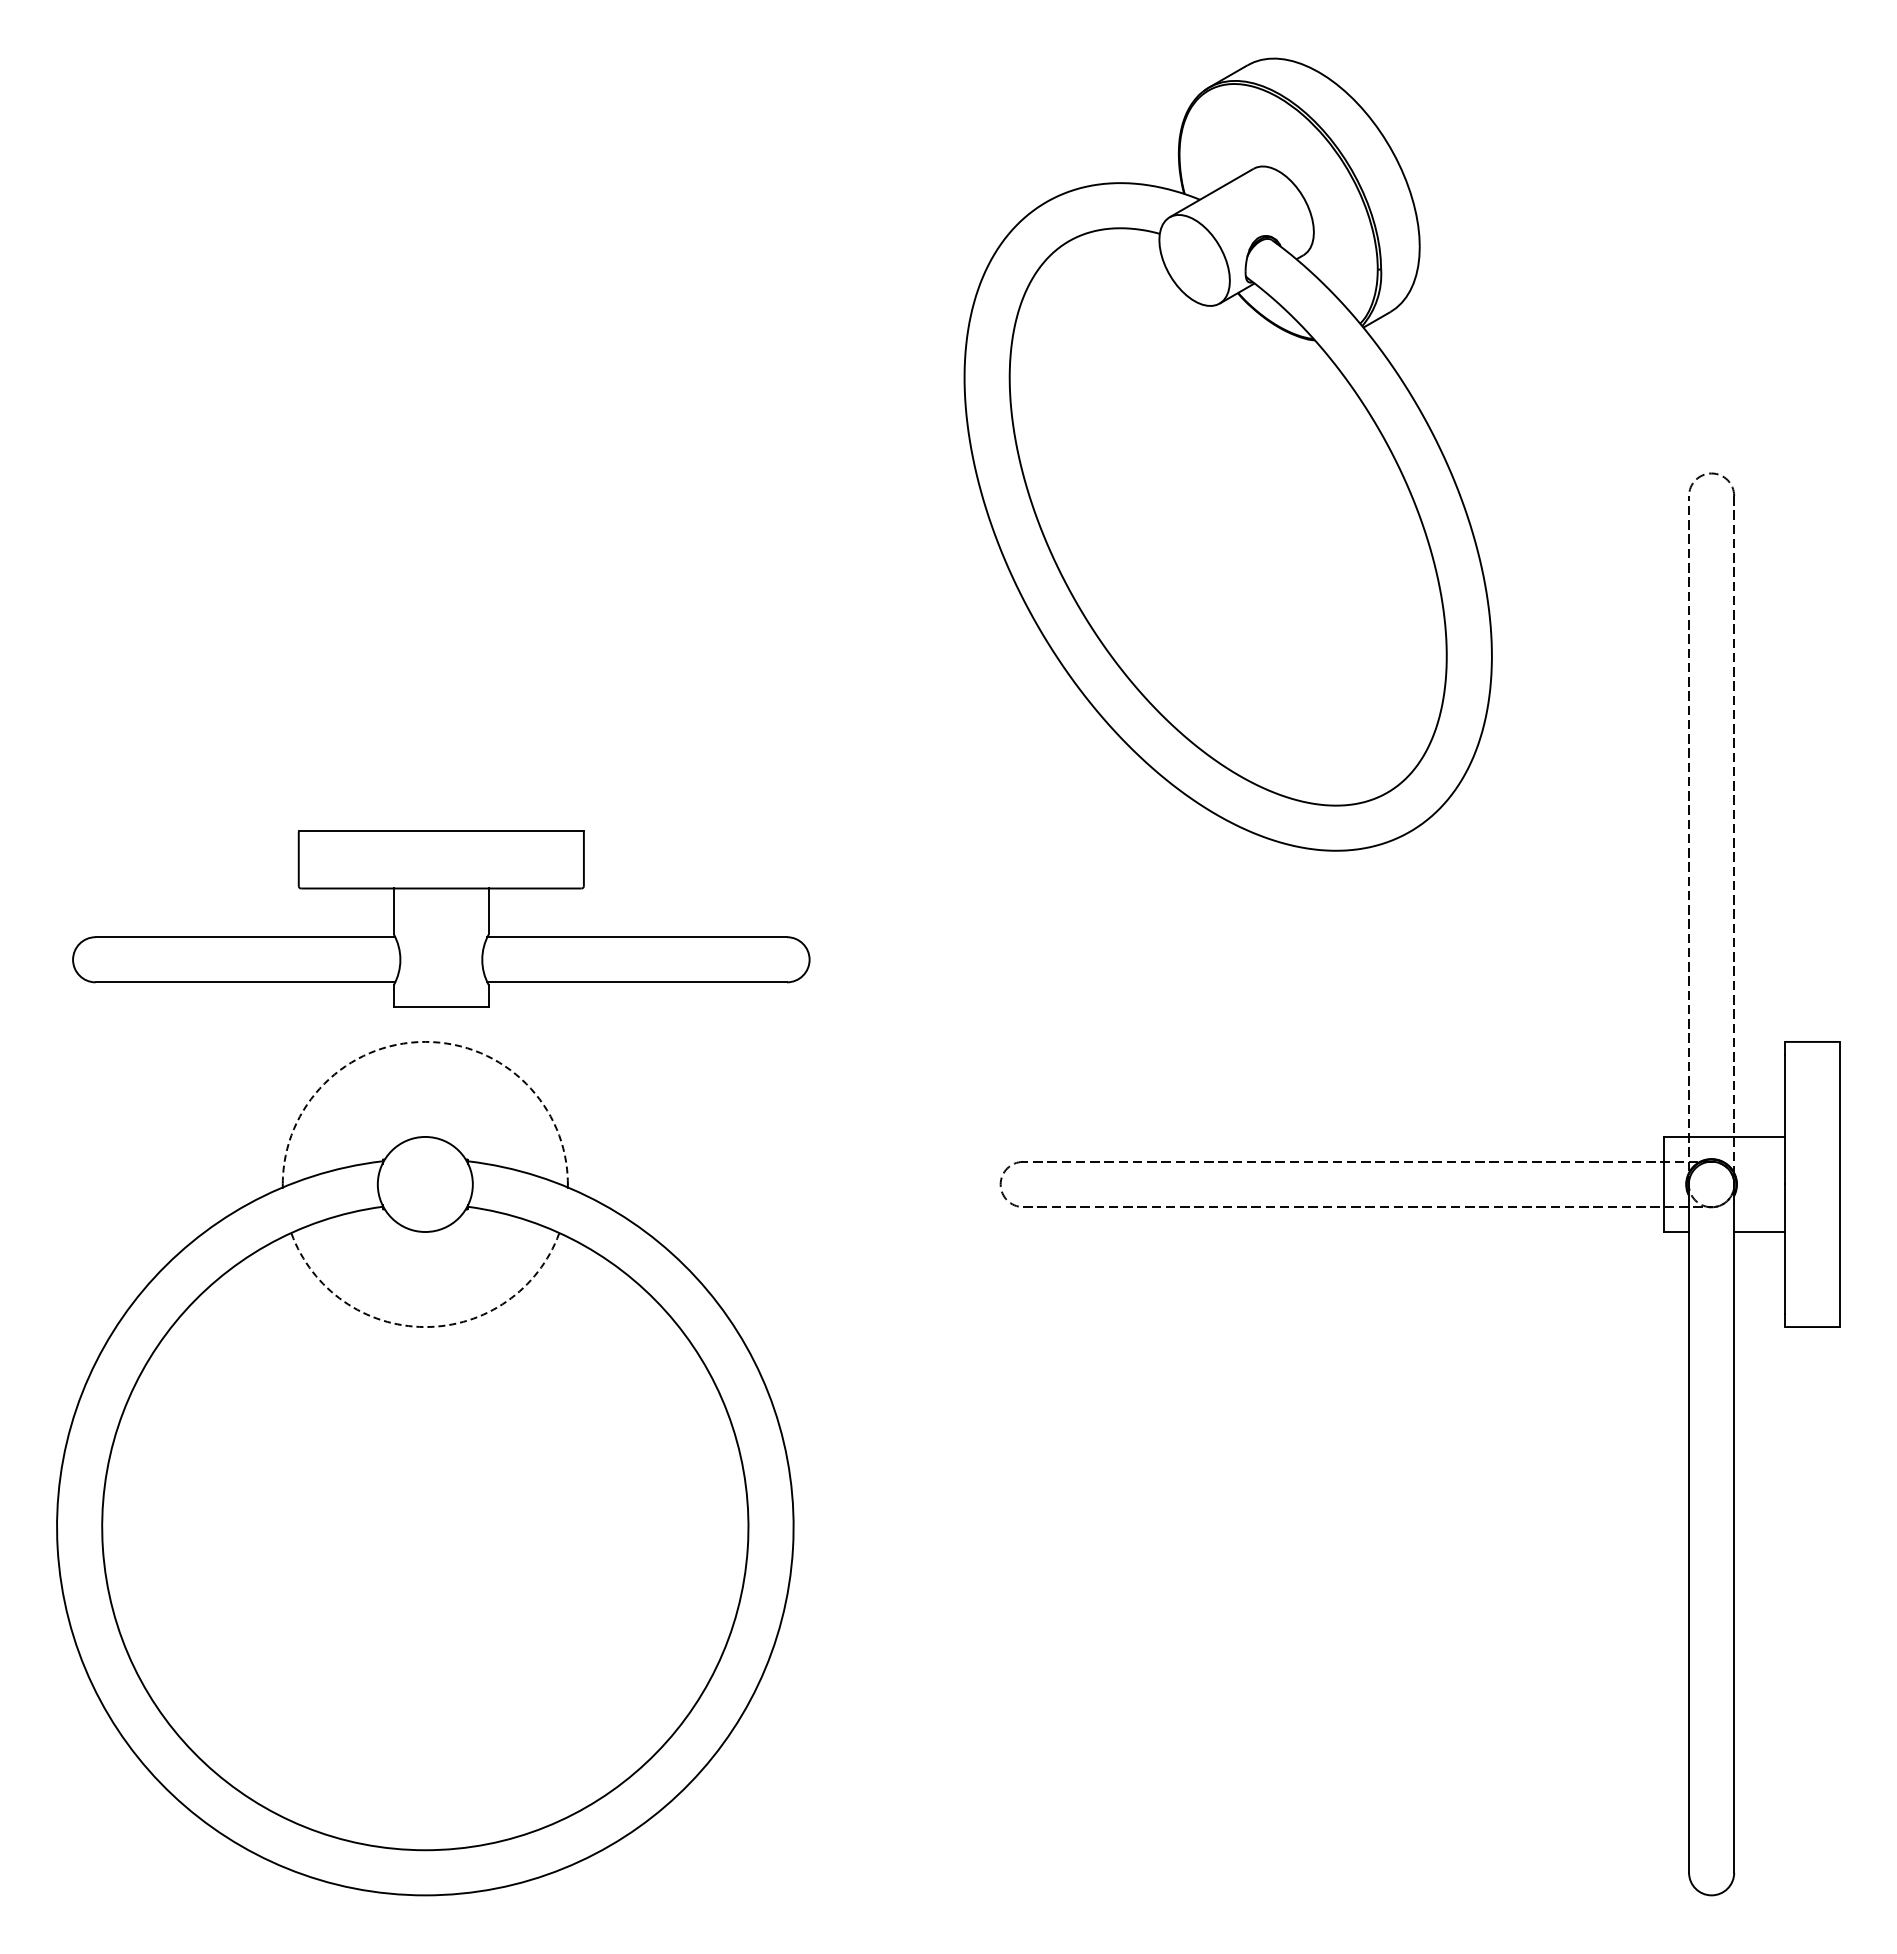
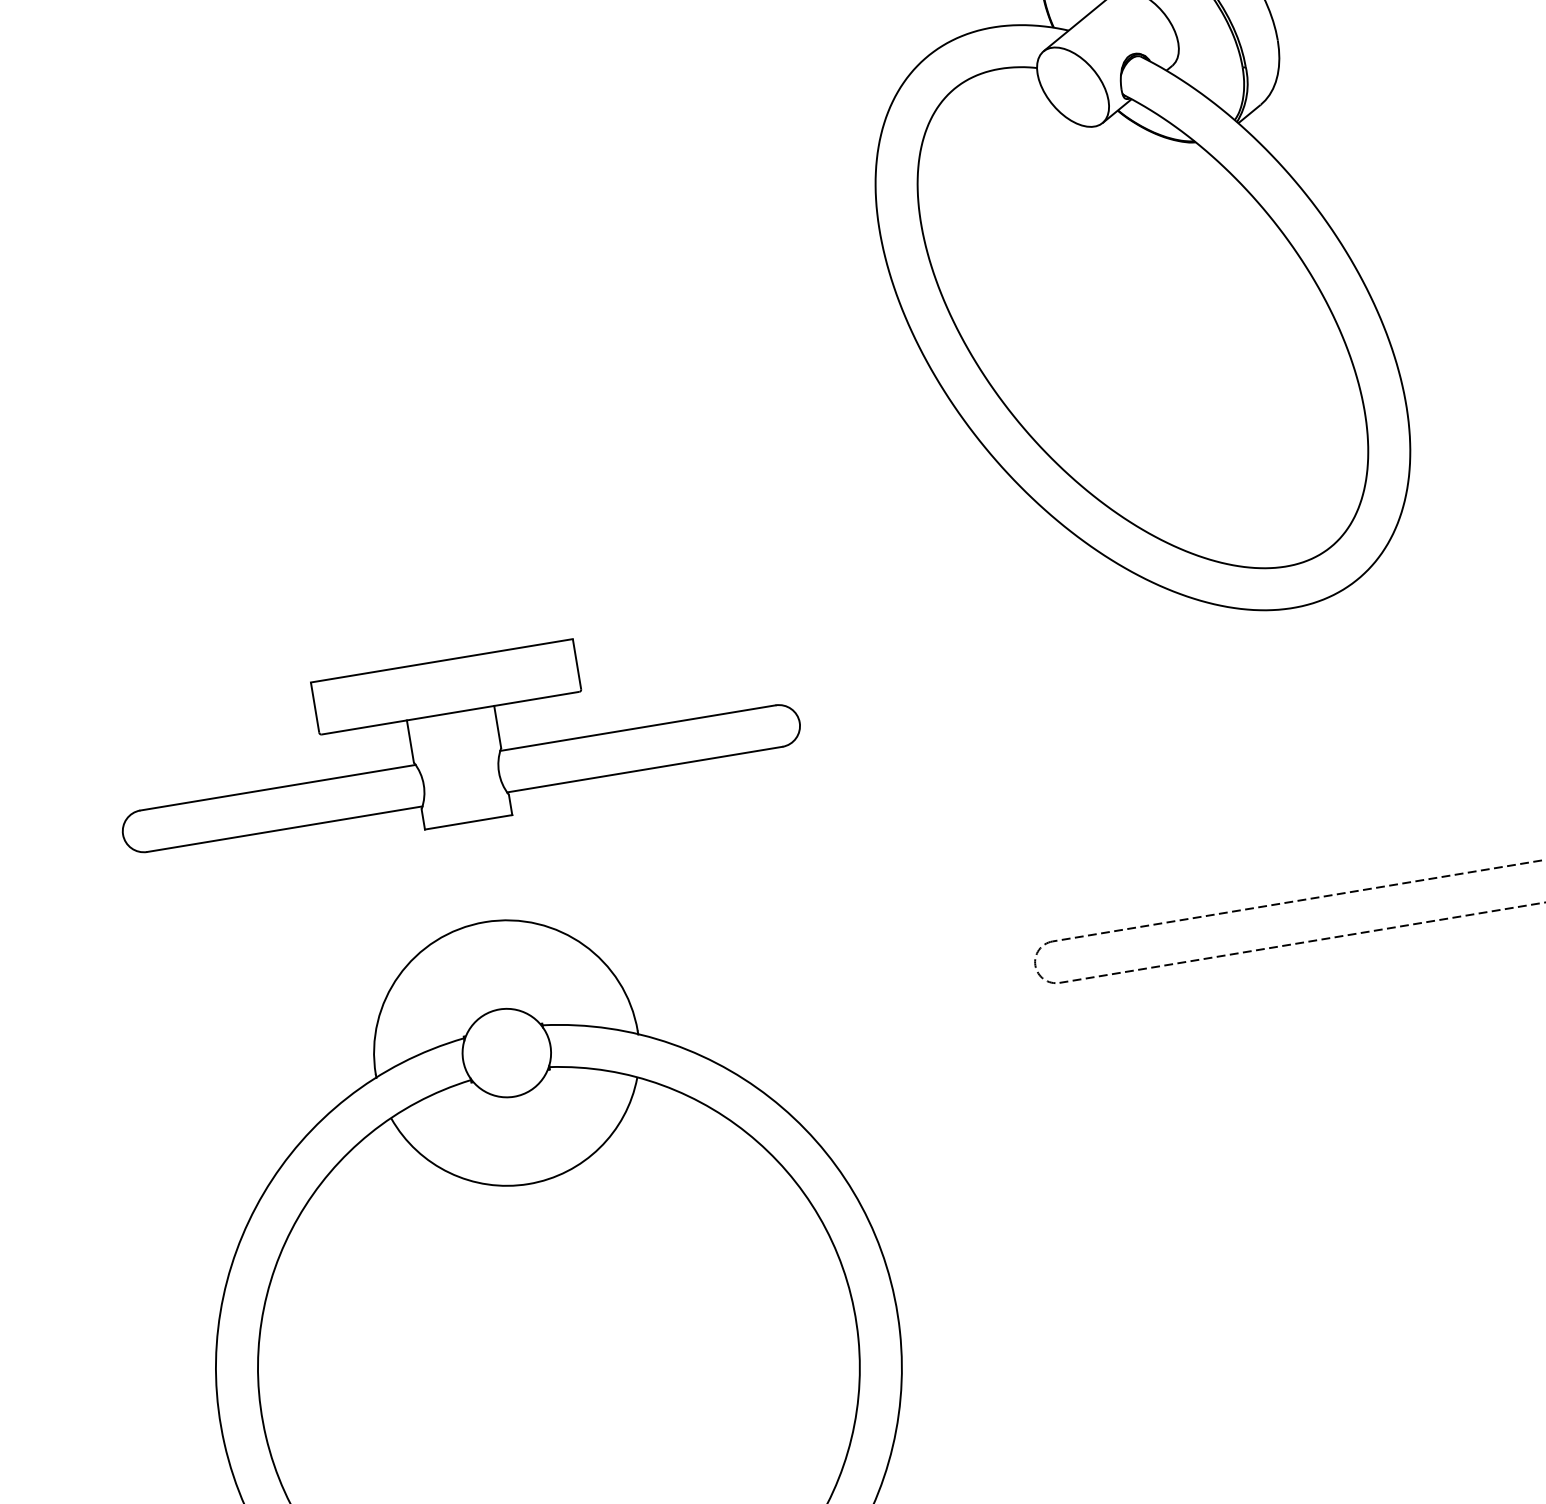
part: (441, 918) -> (455, 740), moved
arc: (425, 1041) -> (485, 921), dashed -> solid
arc: (425, 1327) -> (528, 1184), dashed -> solid

